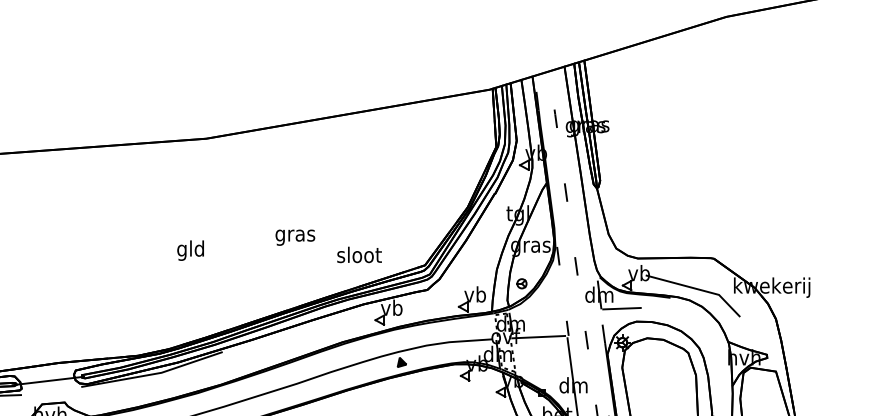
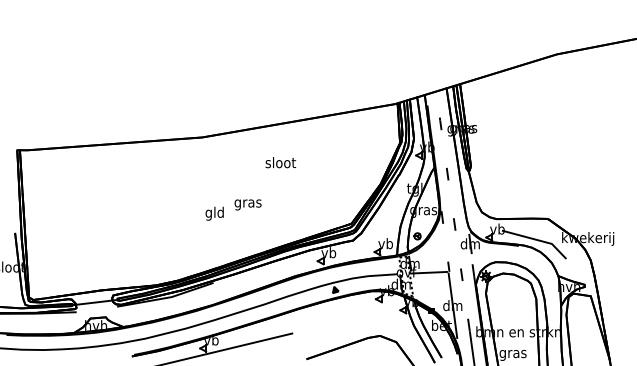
text: (294, 237) -> (247, 204), moved
text: (190, 250) -> (214, 213), moved
text: (359, 254) -> (280, 162), moved
line: (621, 307) -> (485, 252), removed

